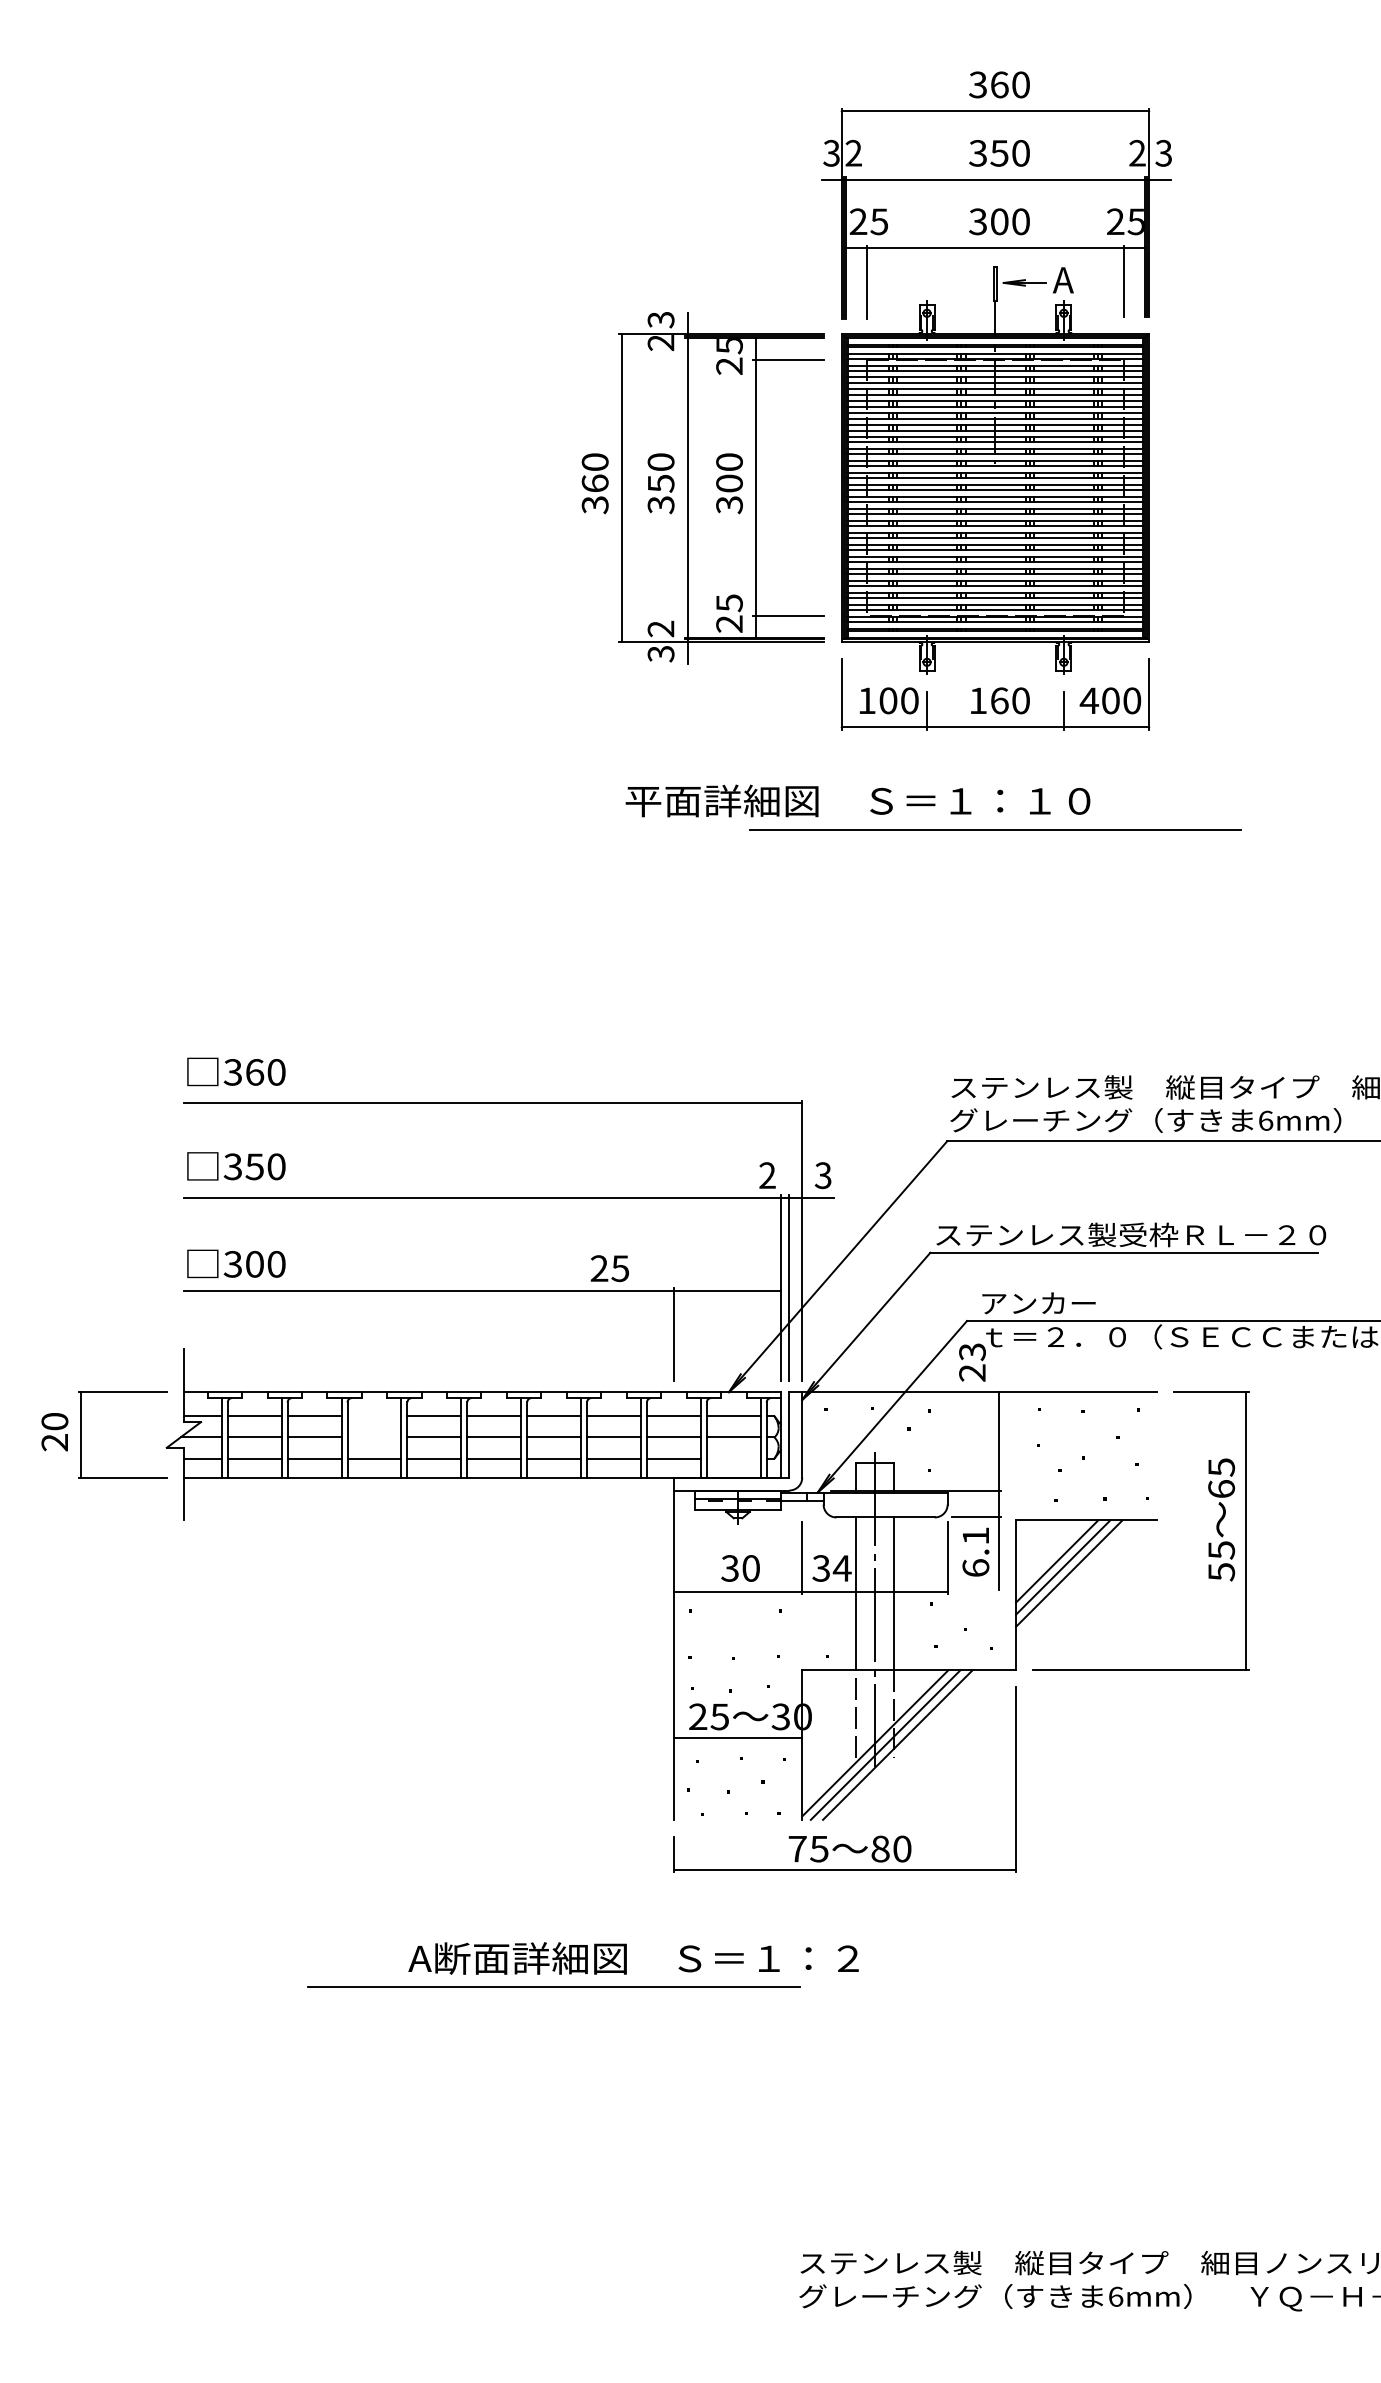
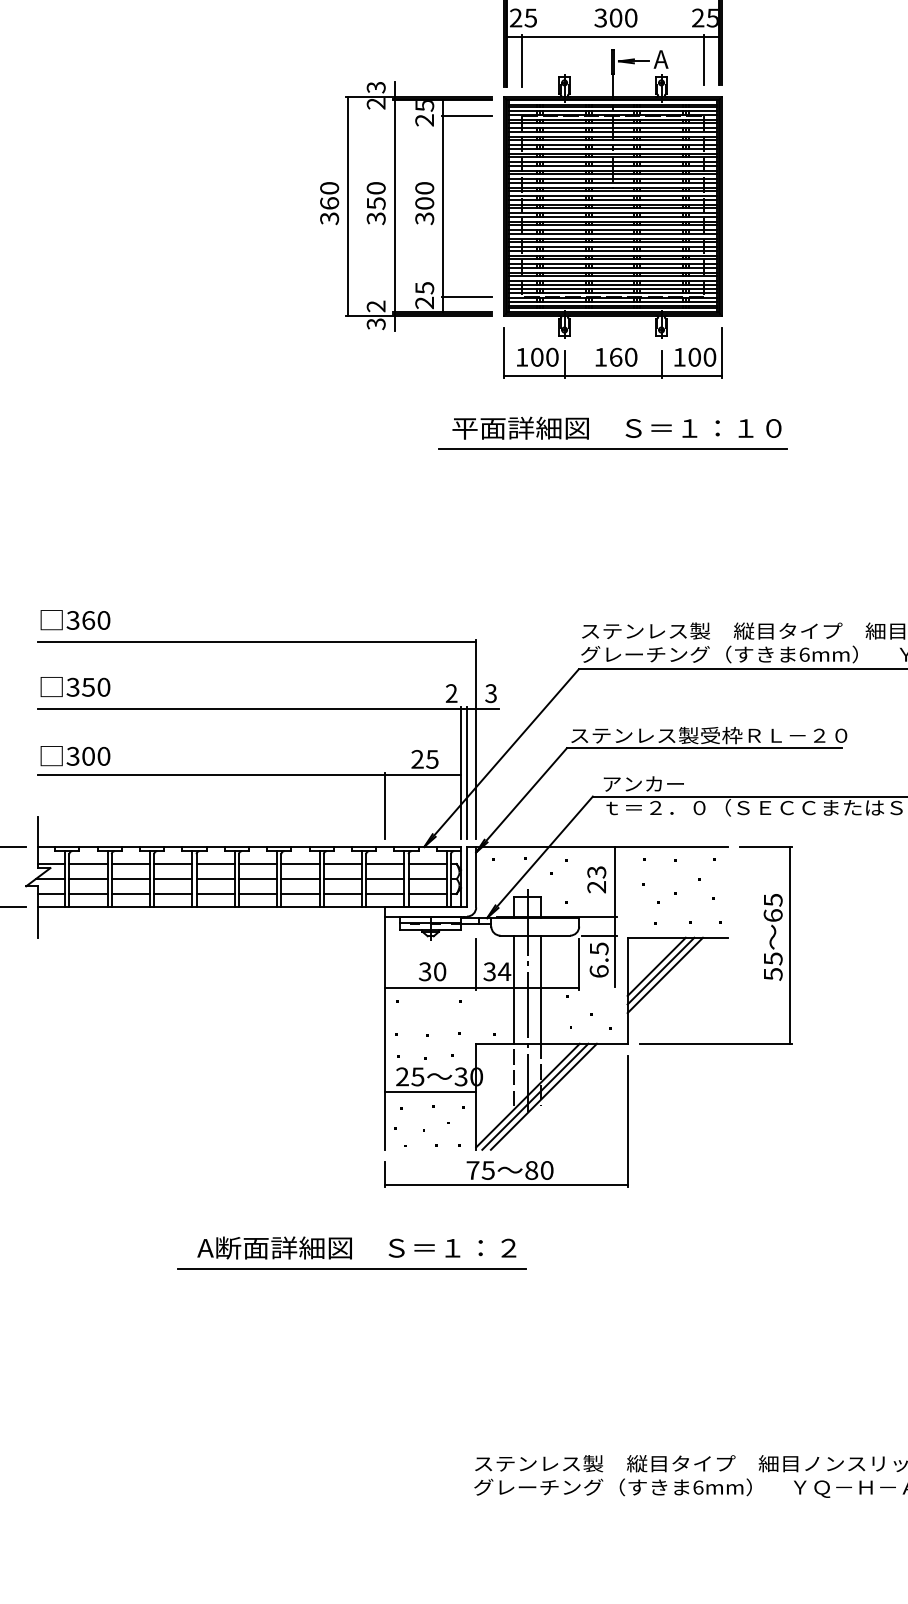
text: (1088, 700) -> (678, 357), 400 -> 100
text: (857, 800) -> (616, 427), moved
text: (609, 1268) -> (424, 759), moved
text: (972, 1362) -> (596, 879), moved
line: (374, 1416) -> (173, 864), added
line: (374, 1437) -> (173, 879), added
line: (733, 1458) -> (427, 893), added
text: (976, 1536) -> (599, 949), 6.1 -> 6.5
line: (553, 1986) -> (351, 1267), moved

